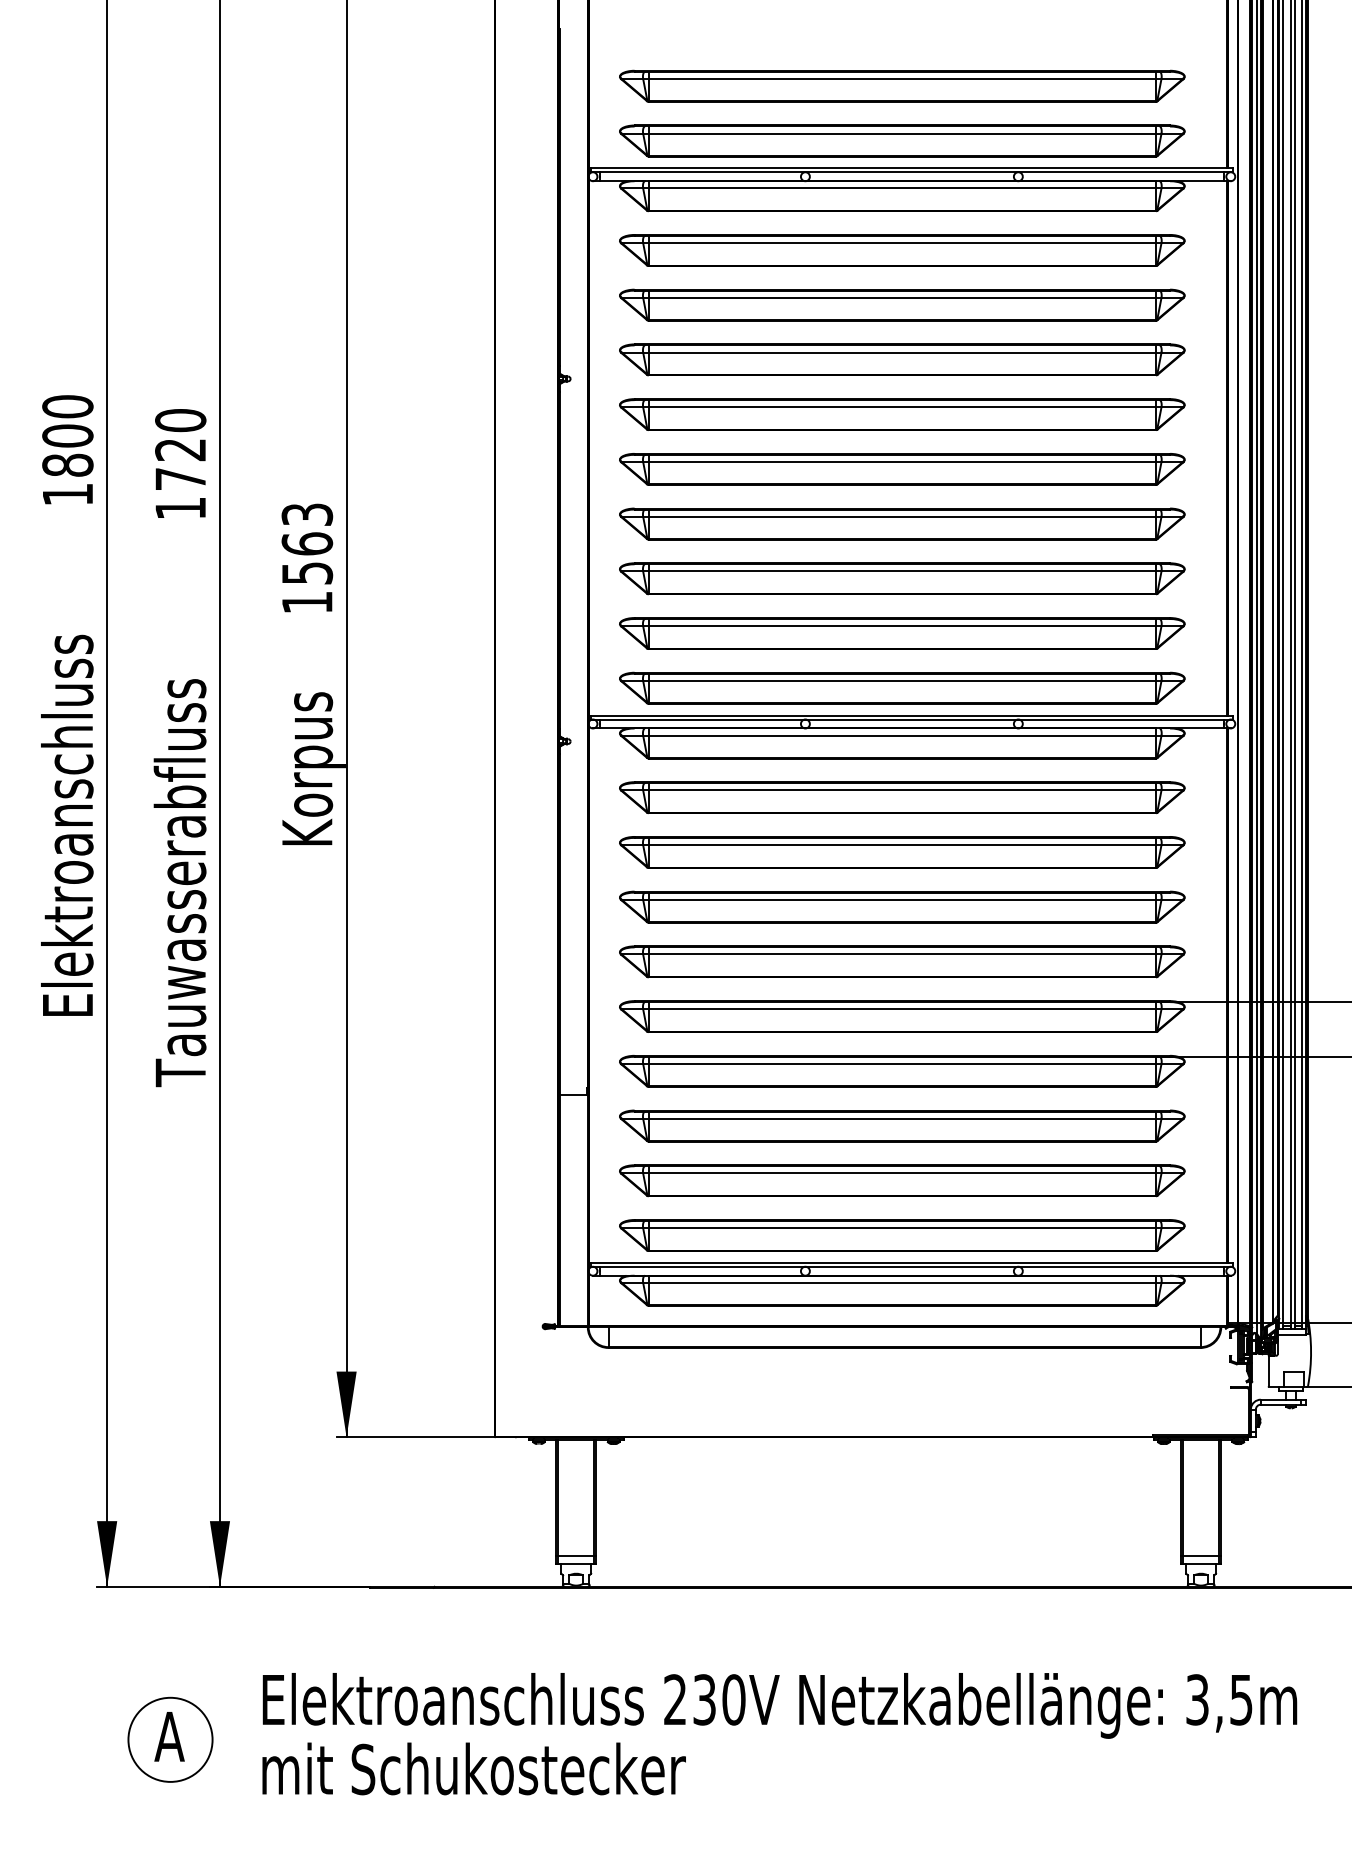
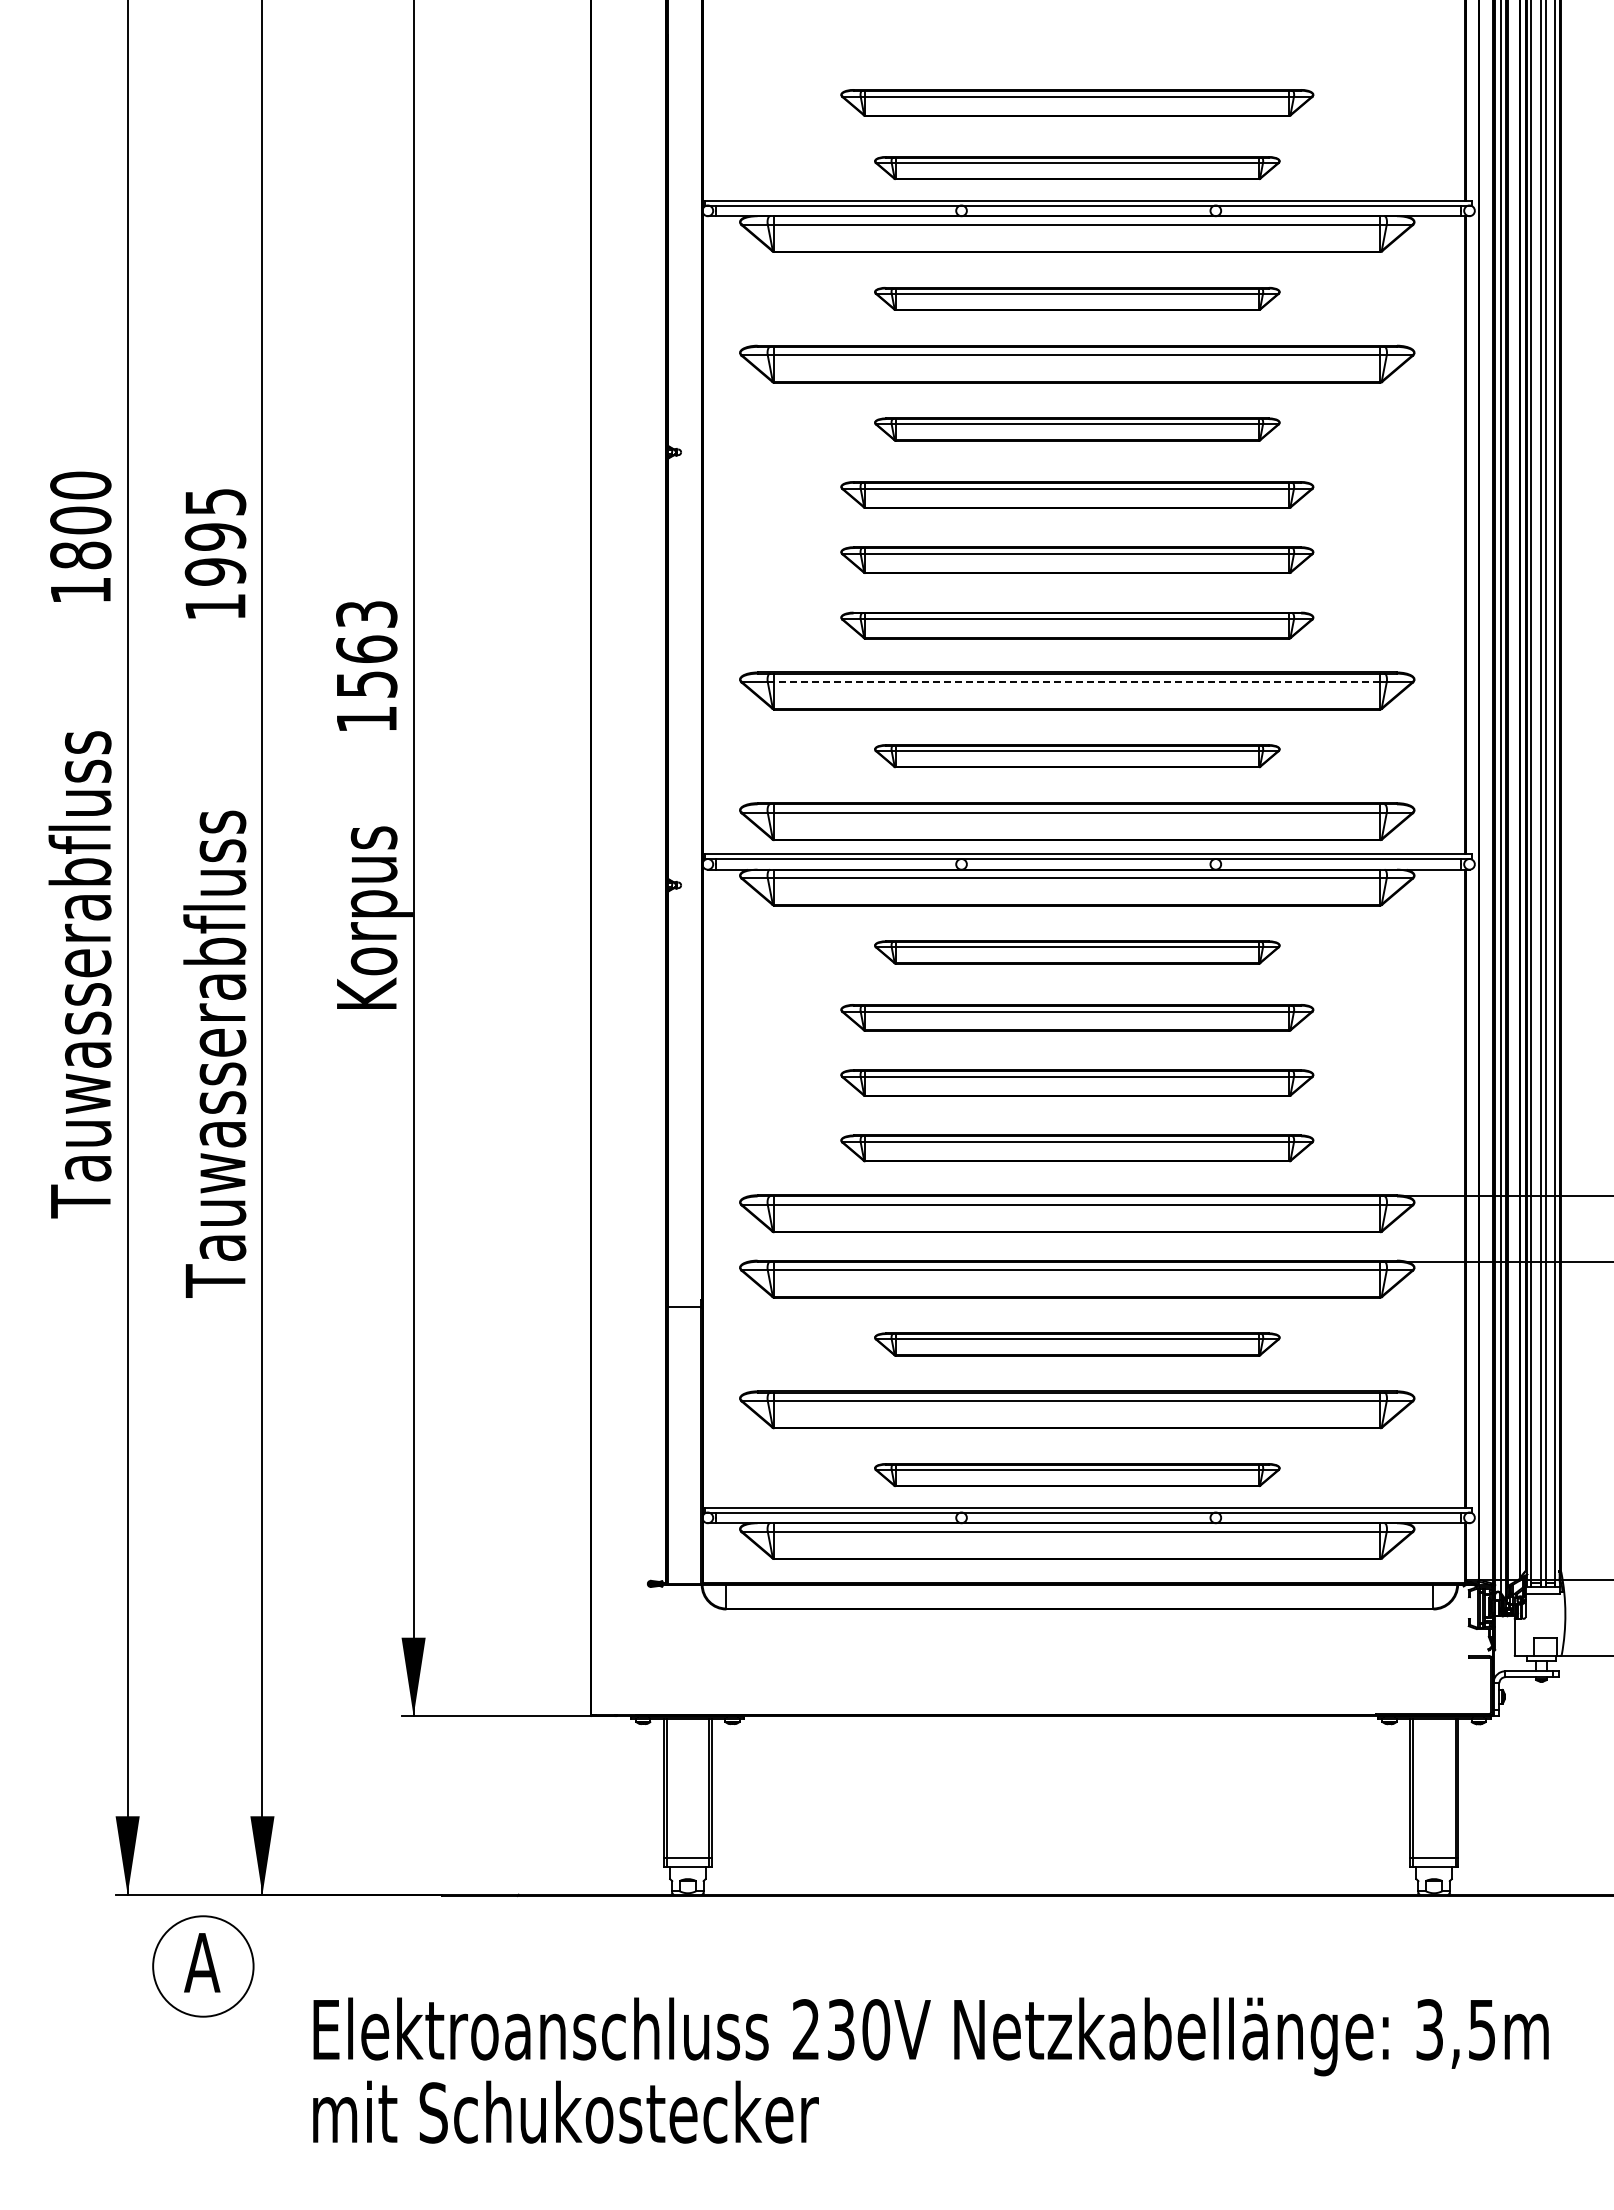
part: (902, 86) -> (1077, 102), size x0.7
part: (902, 140) -> (1077, 167), size x0.6
part: (902, 250) -> (1077, 298), size x0.6
part: (902, 359) -> (1077, 429), size x0.6
part: (902, 414) -> (1077, 494), size x0.7
text: (180, 449) -> (215, 536), 1720 -> 1995
part: (902, 468) -> (1077, 559), size x0.7
part: (902, 523) -> (1077, 625), size x0.7
line: (902, 571) -> (1077, 682), solid -> dashed
part: (902, 632) -> (1077, 755), size x0.6
part: (902, 797) -> (1077, 952), size x0.6
text: (66, 816) -> (79, 974), Elektroanschluss -> Tauwasserabfluss
part: (902, 852) -> (1077, 1017), size x0.7
part: (902, 906) -> (1077, 1082), size x0.7
part: (902, 961) -> (1077, 1148), size x0.7
part: (902, 1126) -> (1077, 1344), size x0.6
part: (902, 1234) -> (1077, 1474), size x0.6
part: (170, 1739) -> (203, 1966), moved

